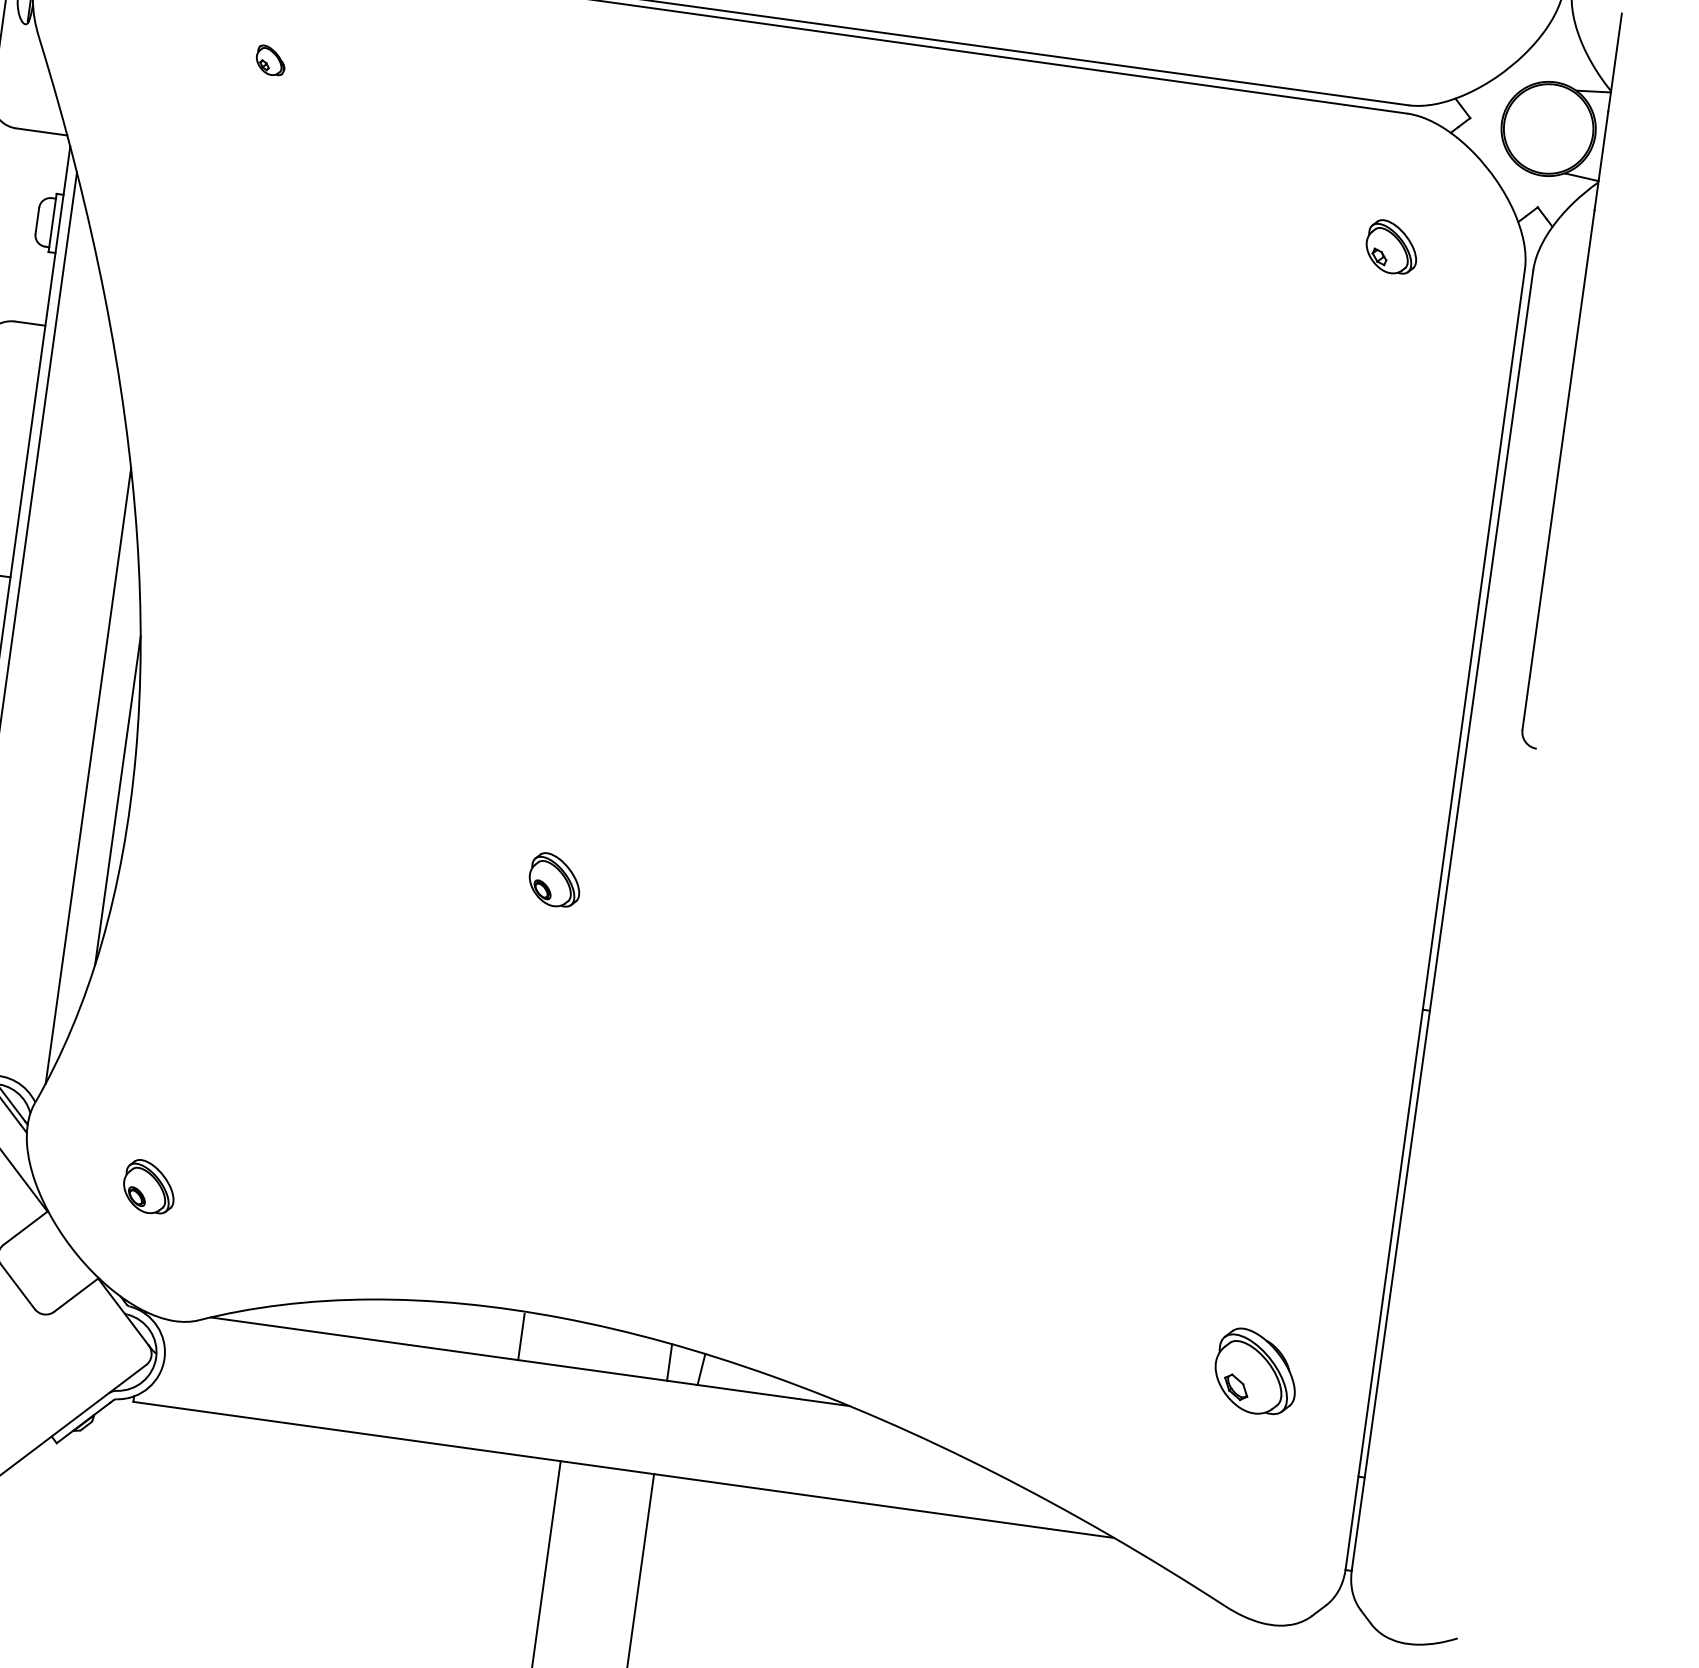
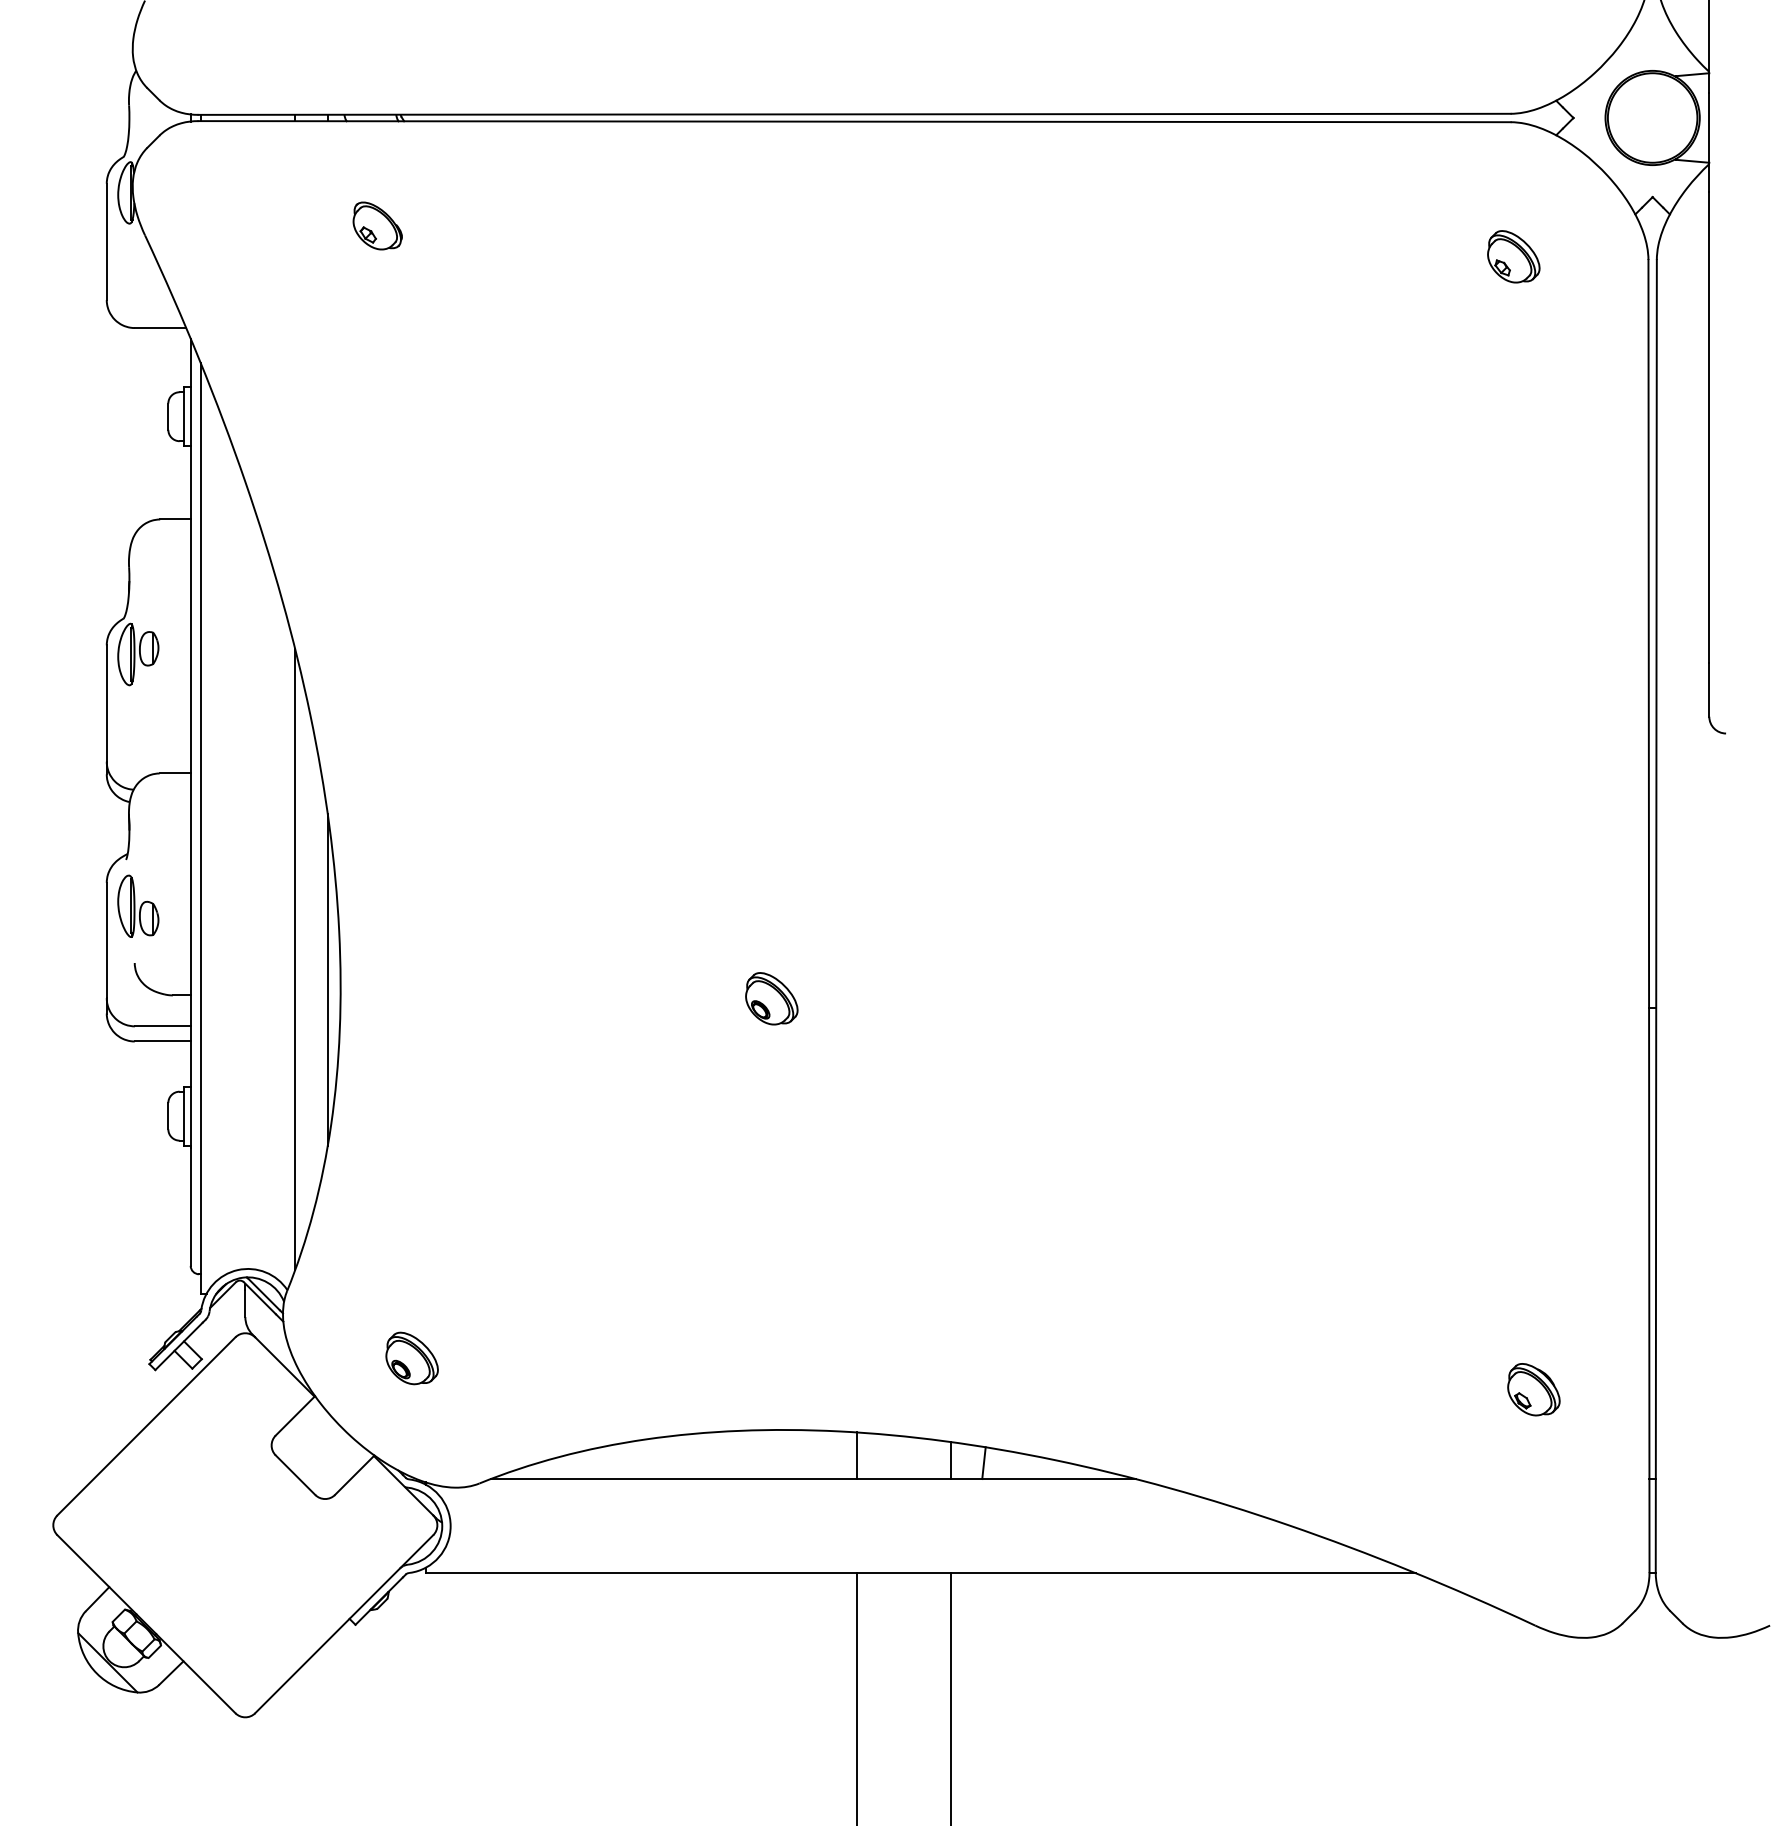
part: (270, 60) -> (377, 225), size x1.67
line: (521, 1336) -> (857, 1455), moved
part: (1255, 1372) -> (1533, 1389), size x0.62

